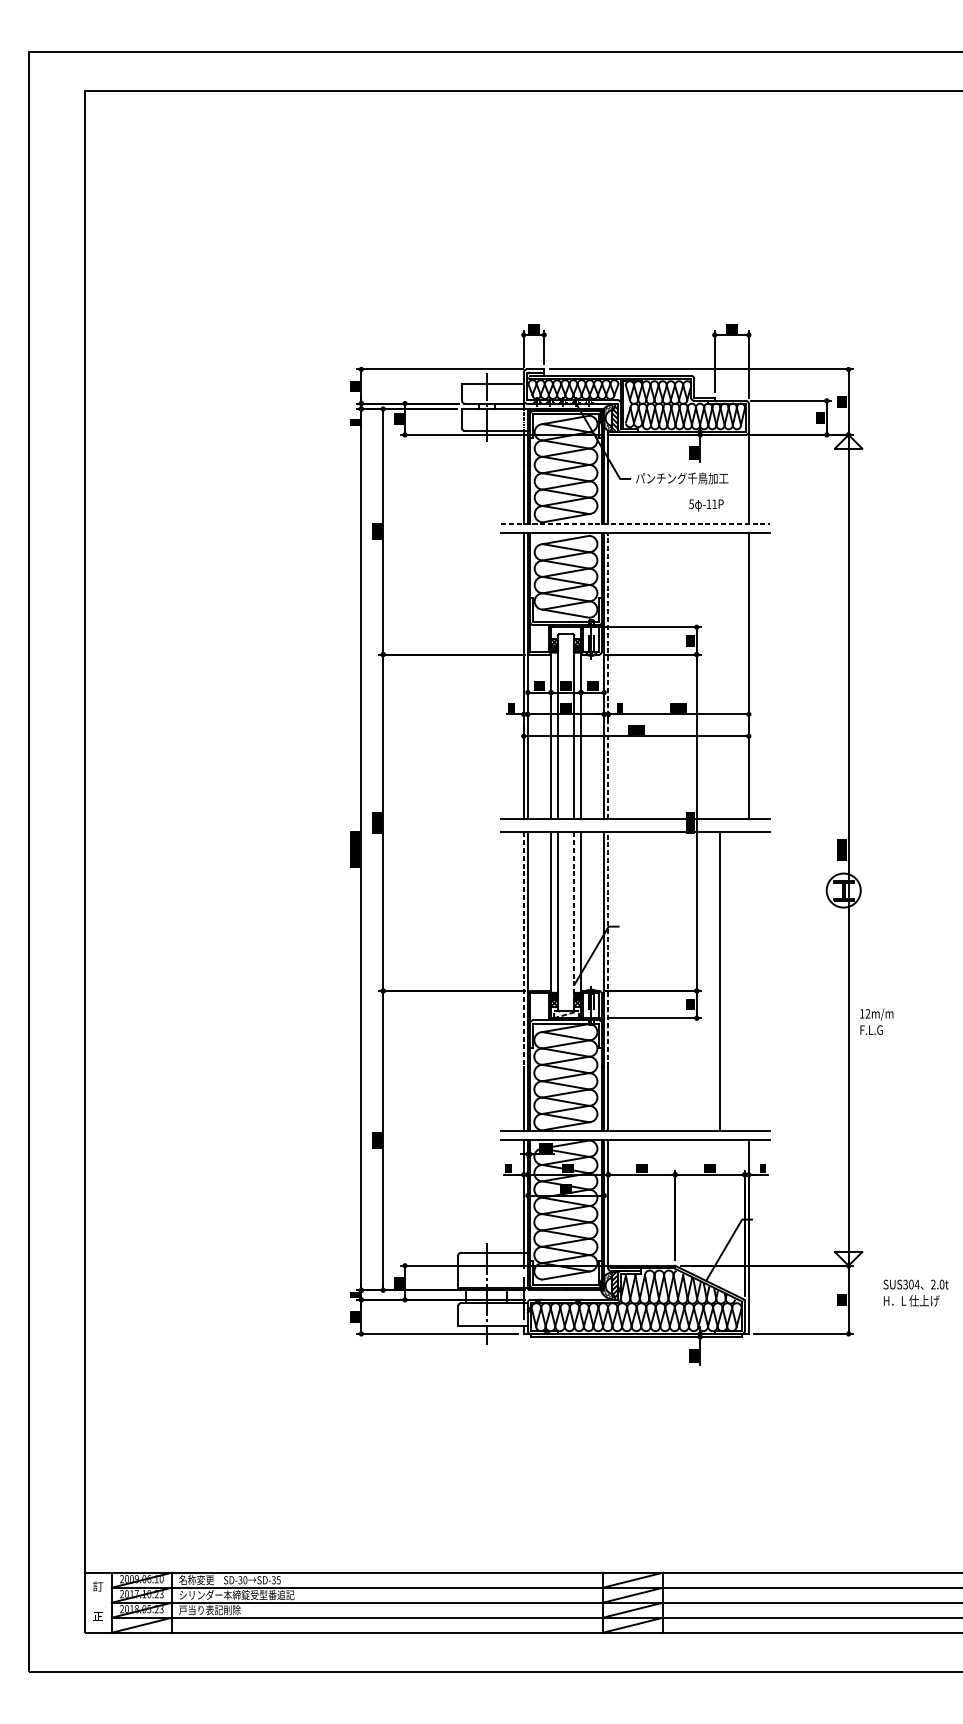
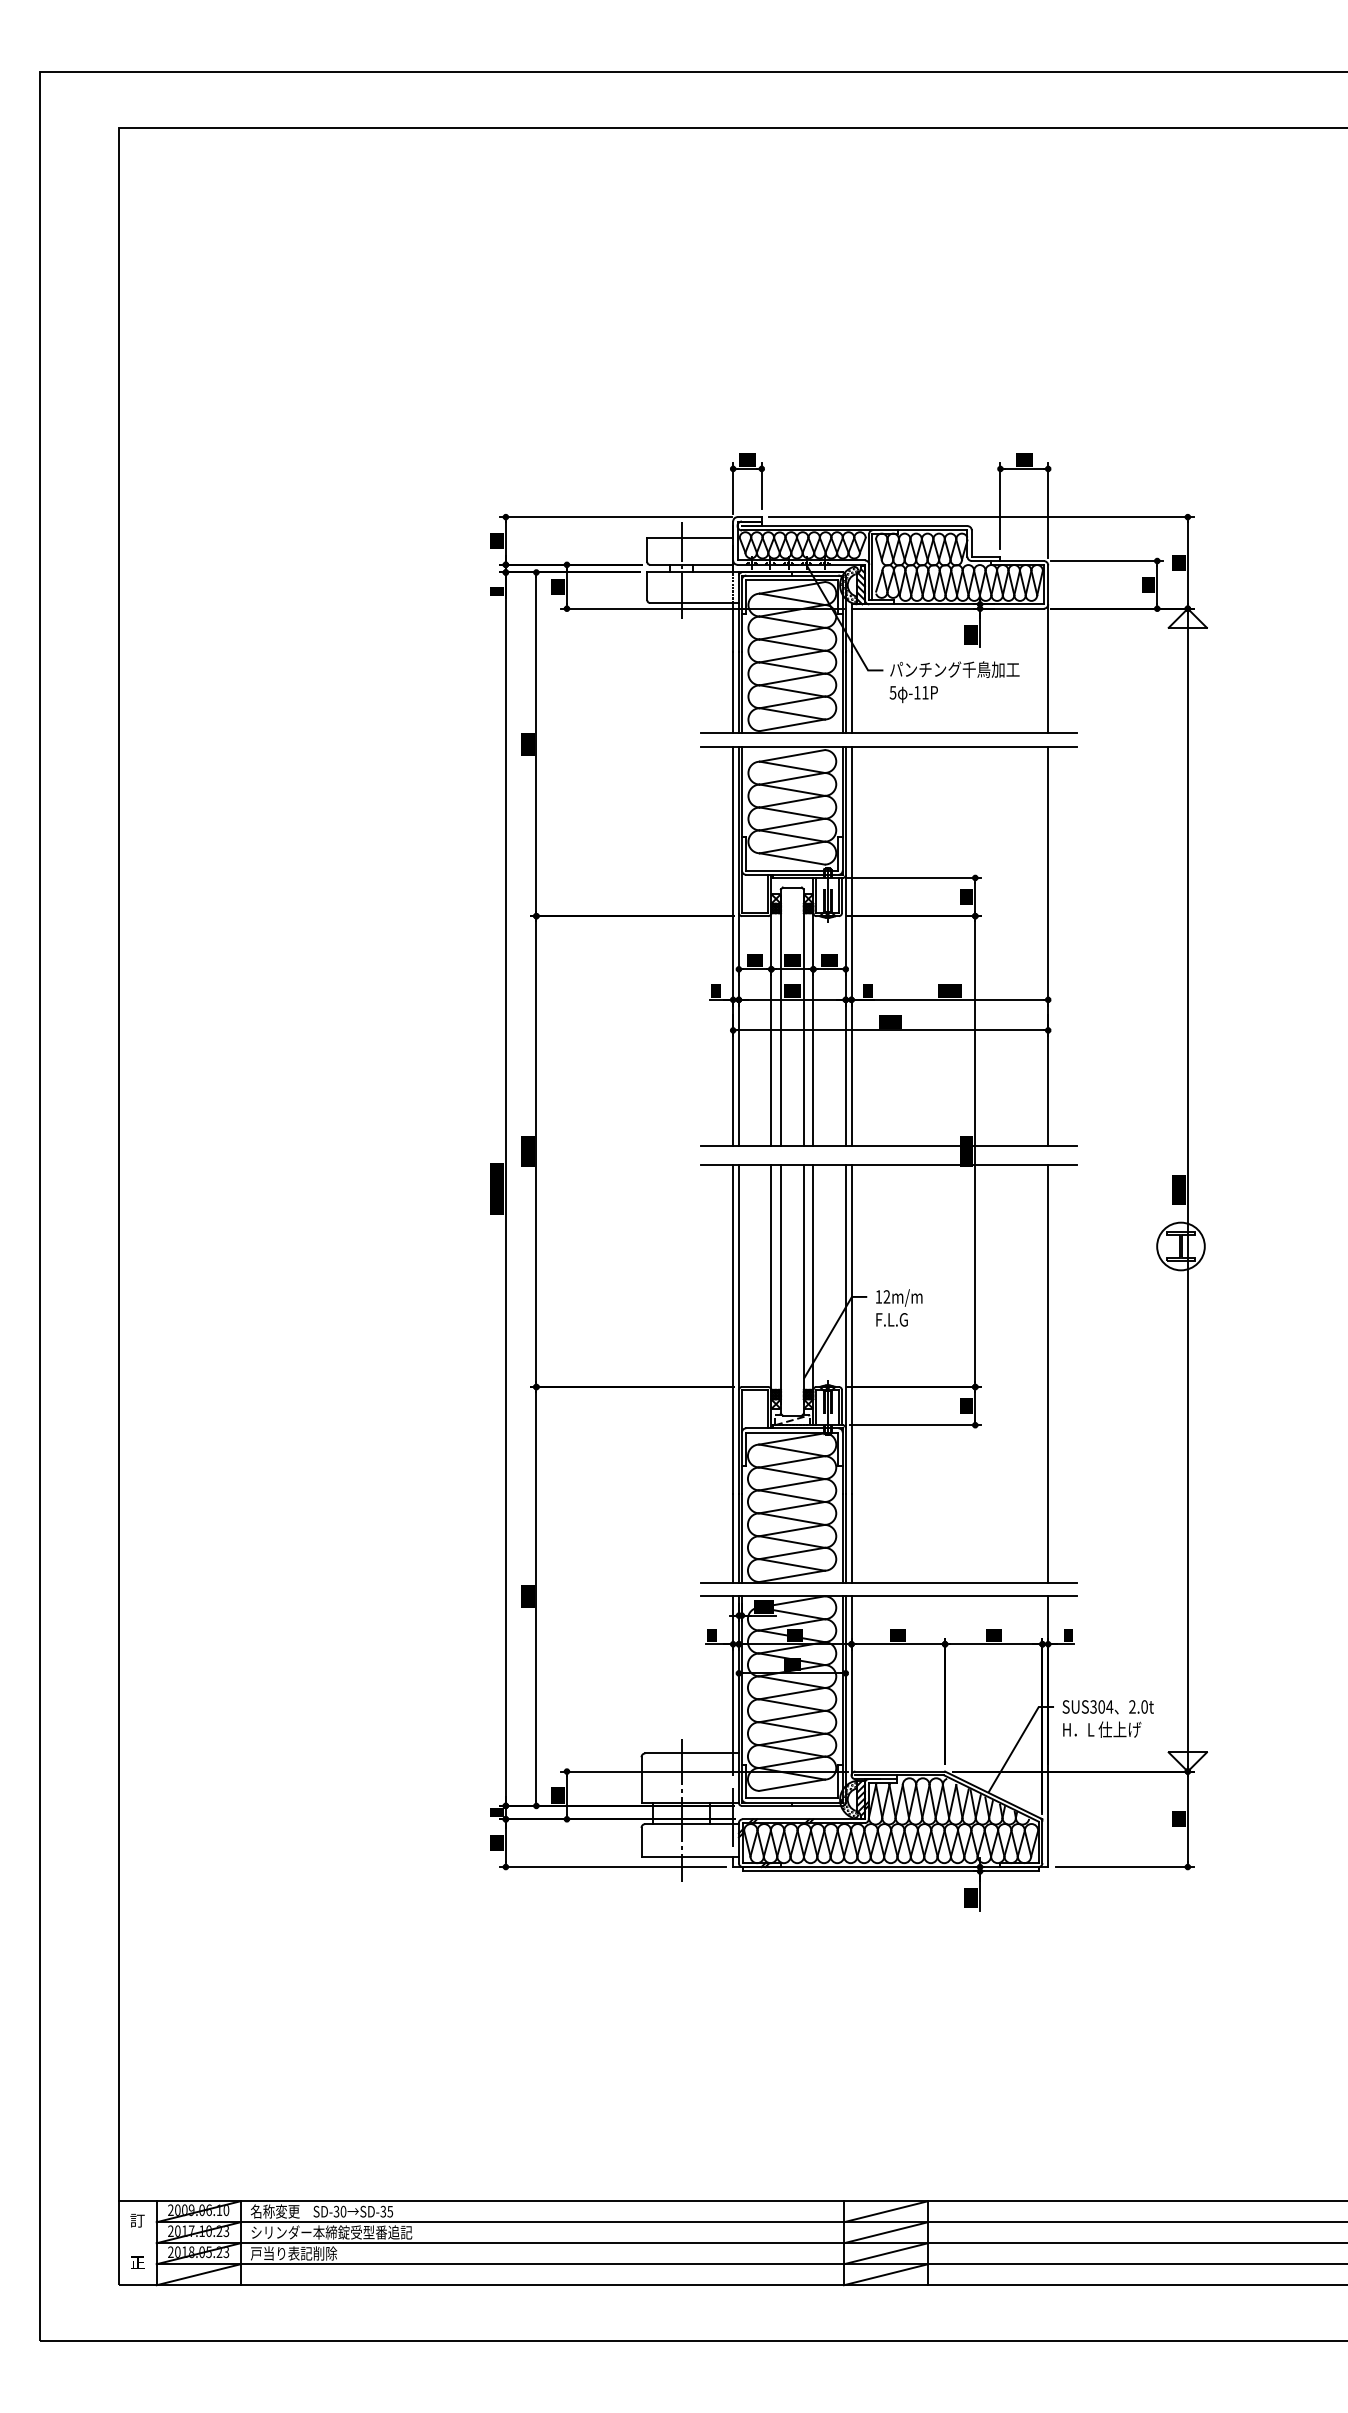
text: (706, 505) -> (913, 694), moved
line: (635, 524) -> (889, 733), dashed -> solid
line: (608, 675) -> (851, 945), dashed -> solid
line: (574, 917) -> (803, 1284), dashed -> solid
line: (524, 949) -> (733, 1329), dashed -> solid
line: (608, 949) -> (851, 1329), dashed -> solid
line: (719, 981) -> (1048, 1373), moved
text: (876, 1021) -> (899, 1307), moved
text: (915, 1292) -> (1107, 1718), moved

